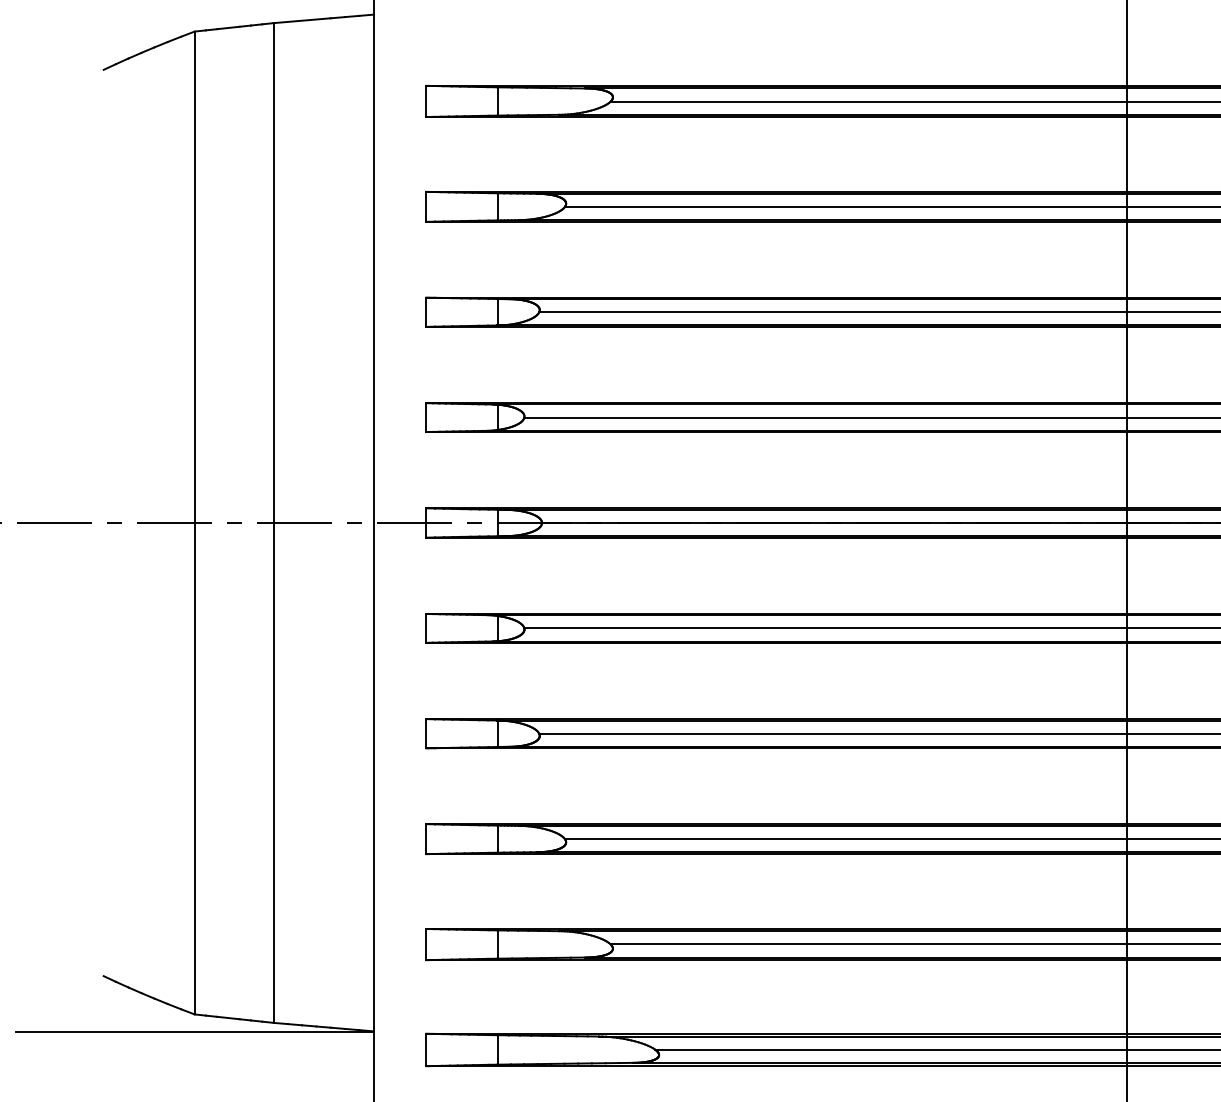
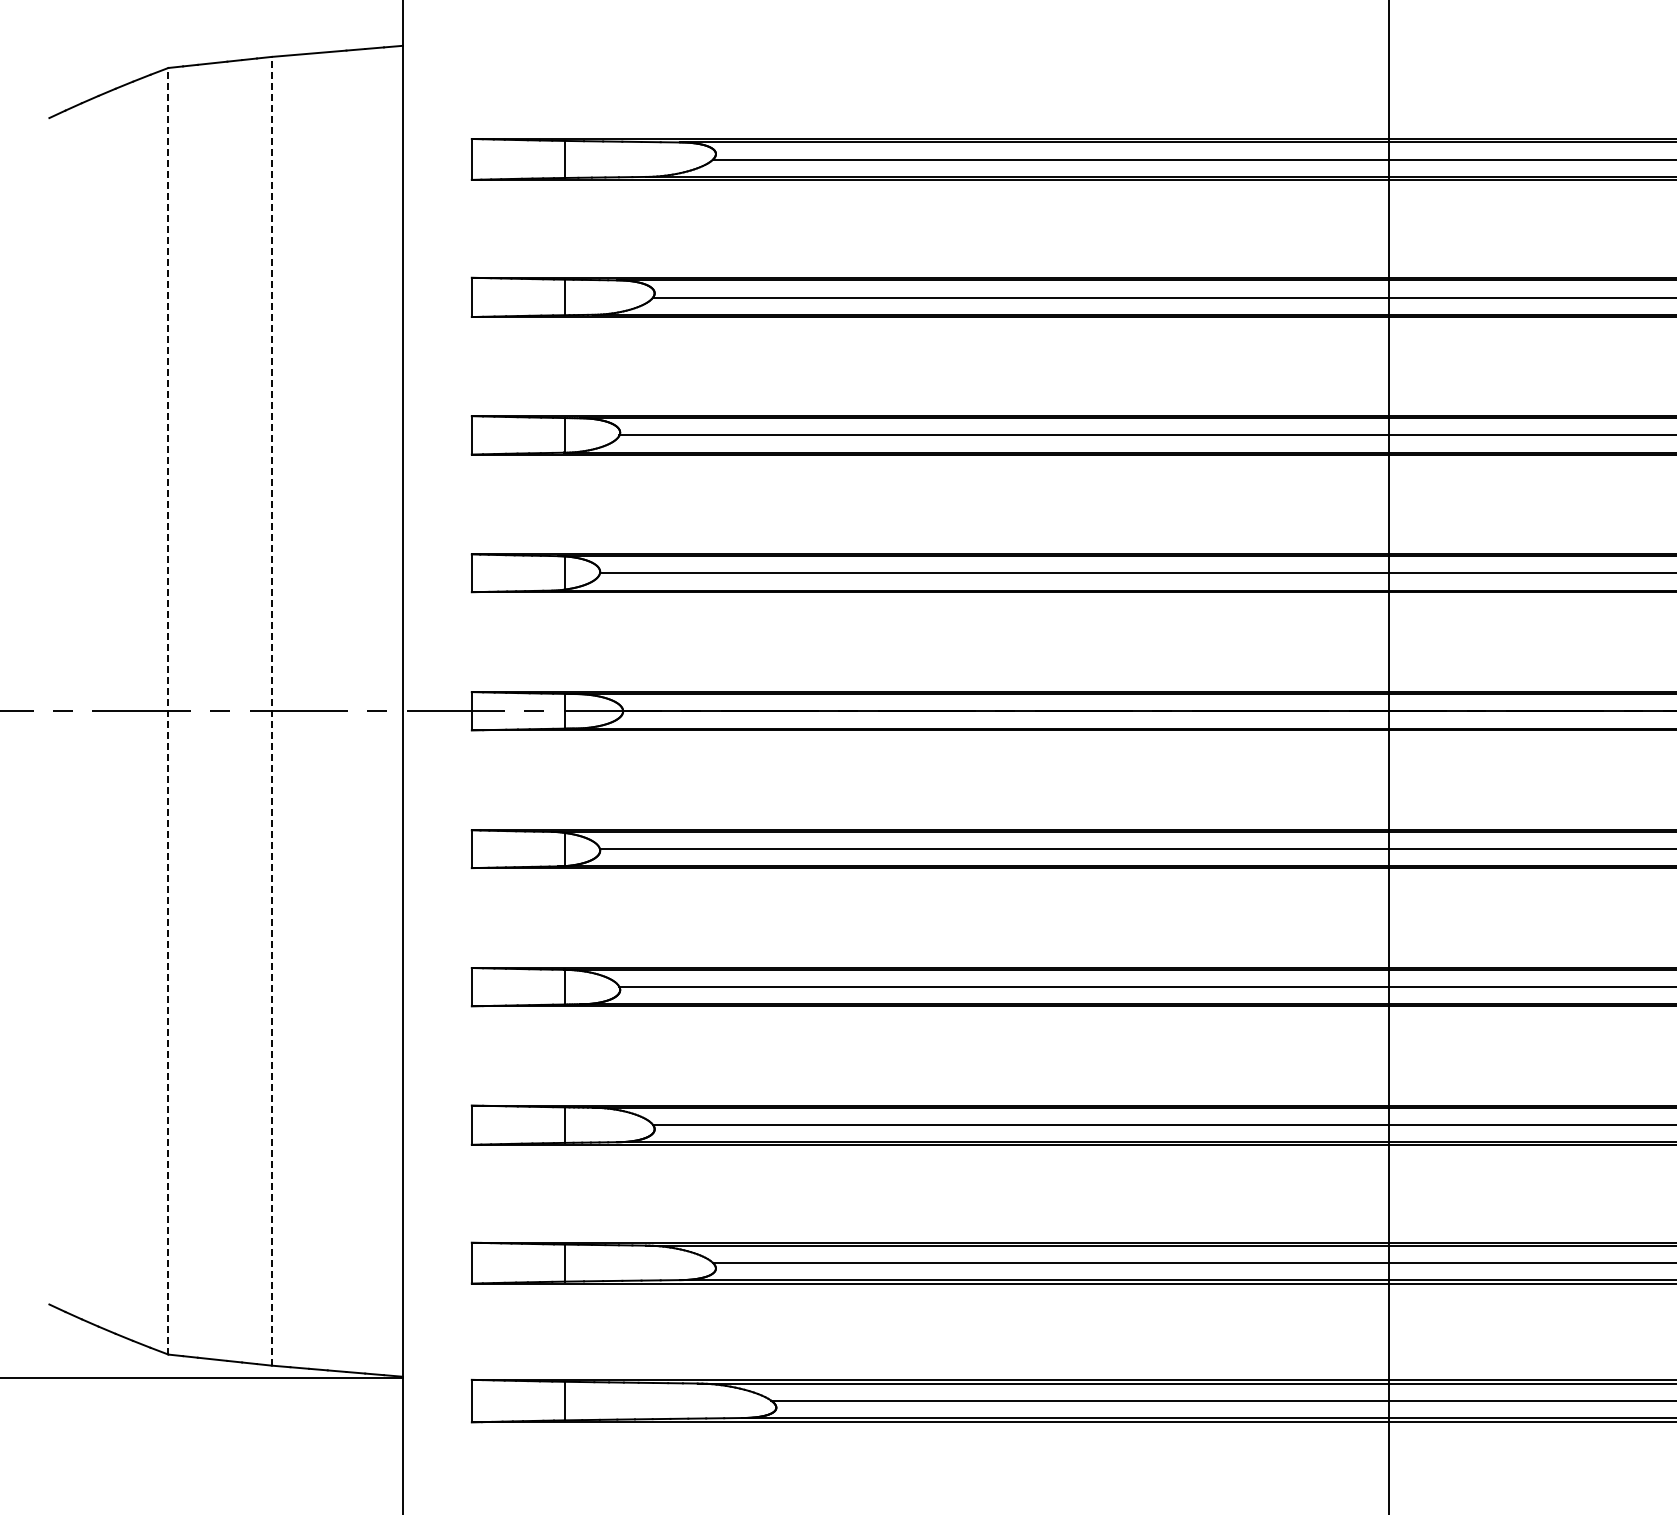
line: (194, 522) -> (168, 710), solid -> dashed
line: (273, 522) -> (271, 710), solid -> dashed

